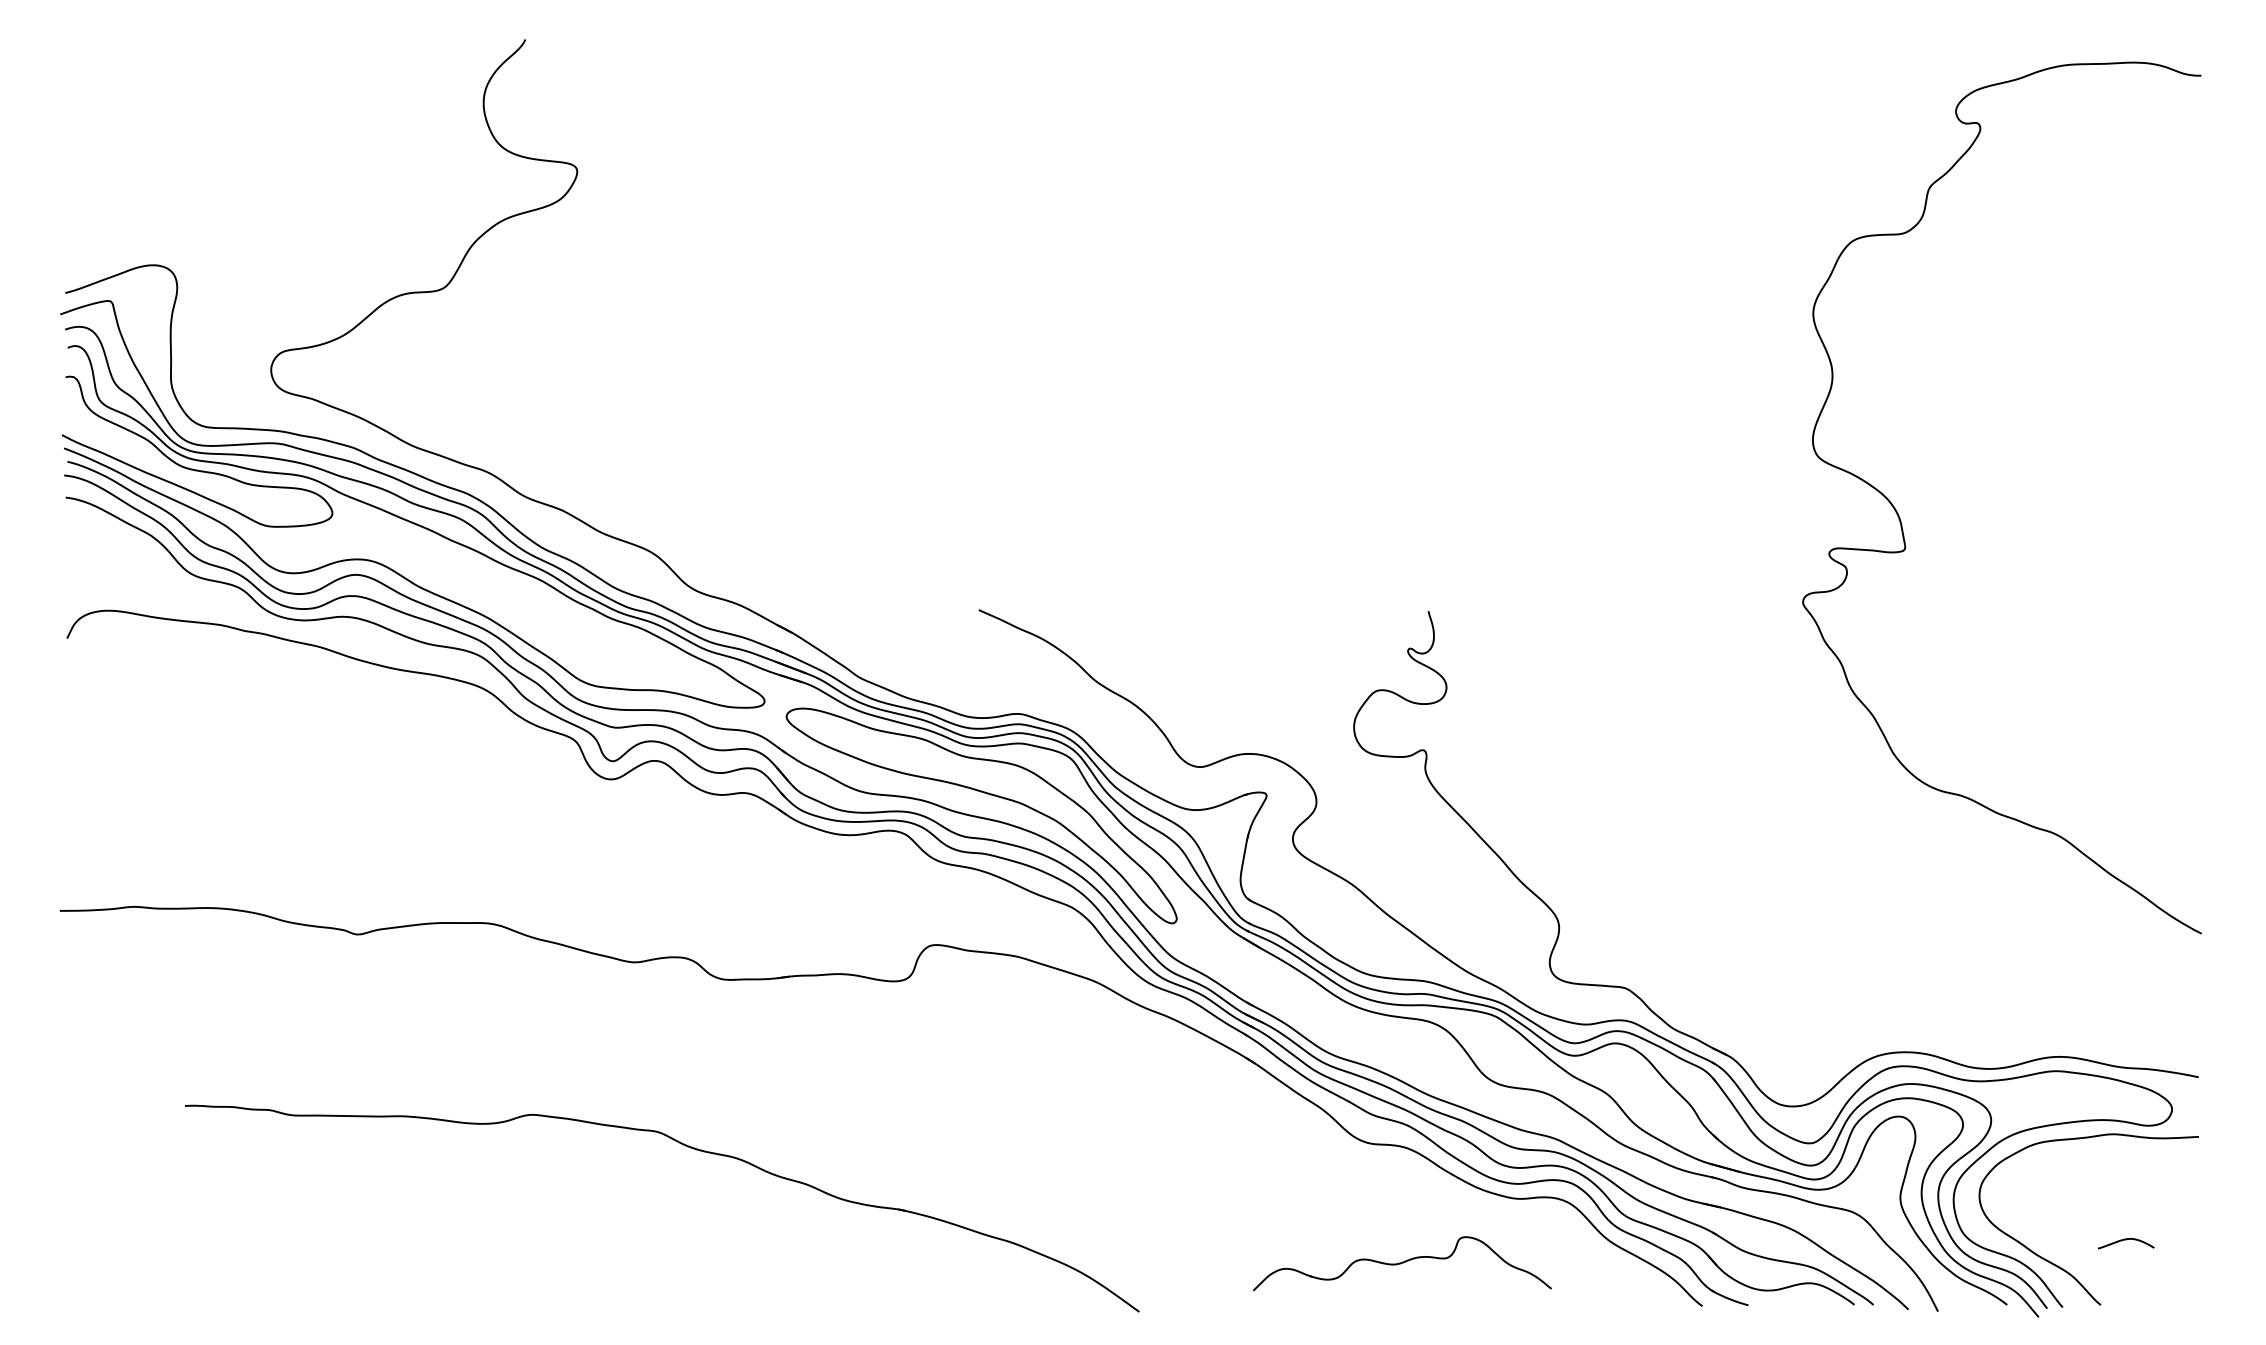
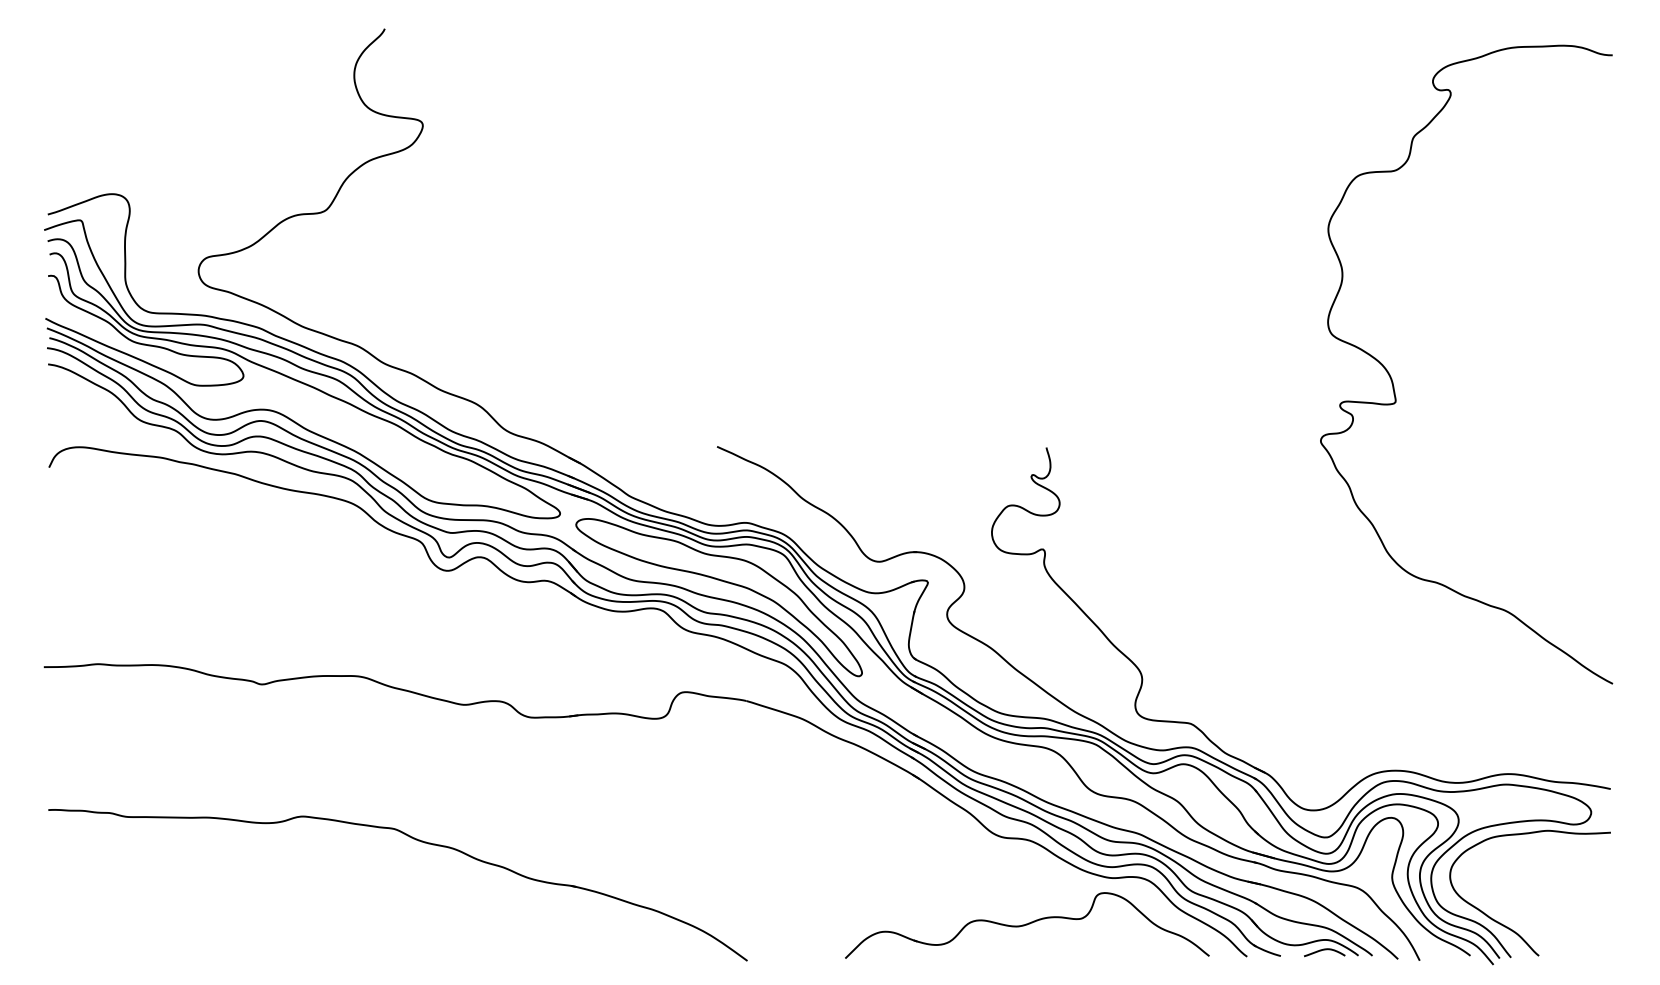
part: (685, 1146) -> (414, 839), moved
curve: (2126, 1240) -> (1324, 950), moved
part: (1402, 1263) -> (1027, 925), size x1.67

